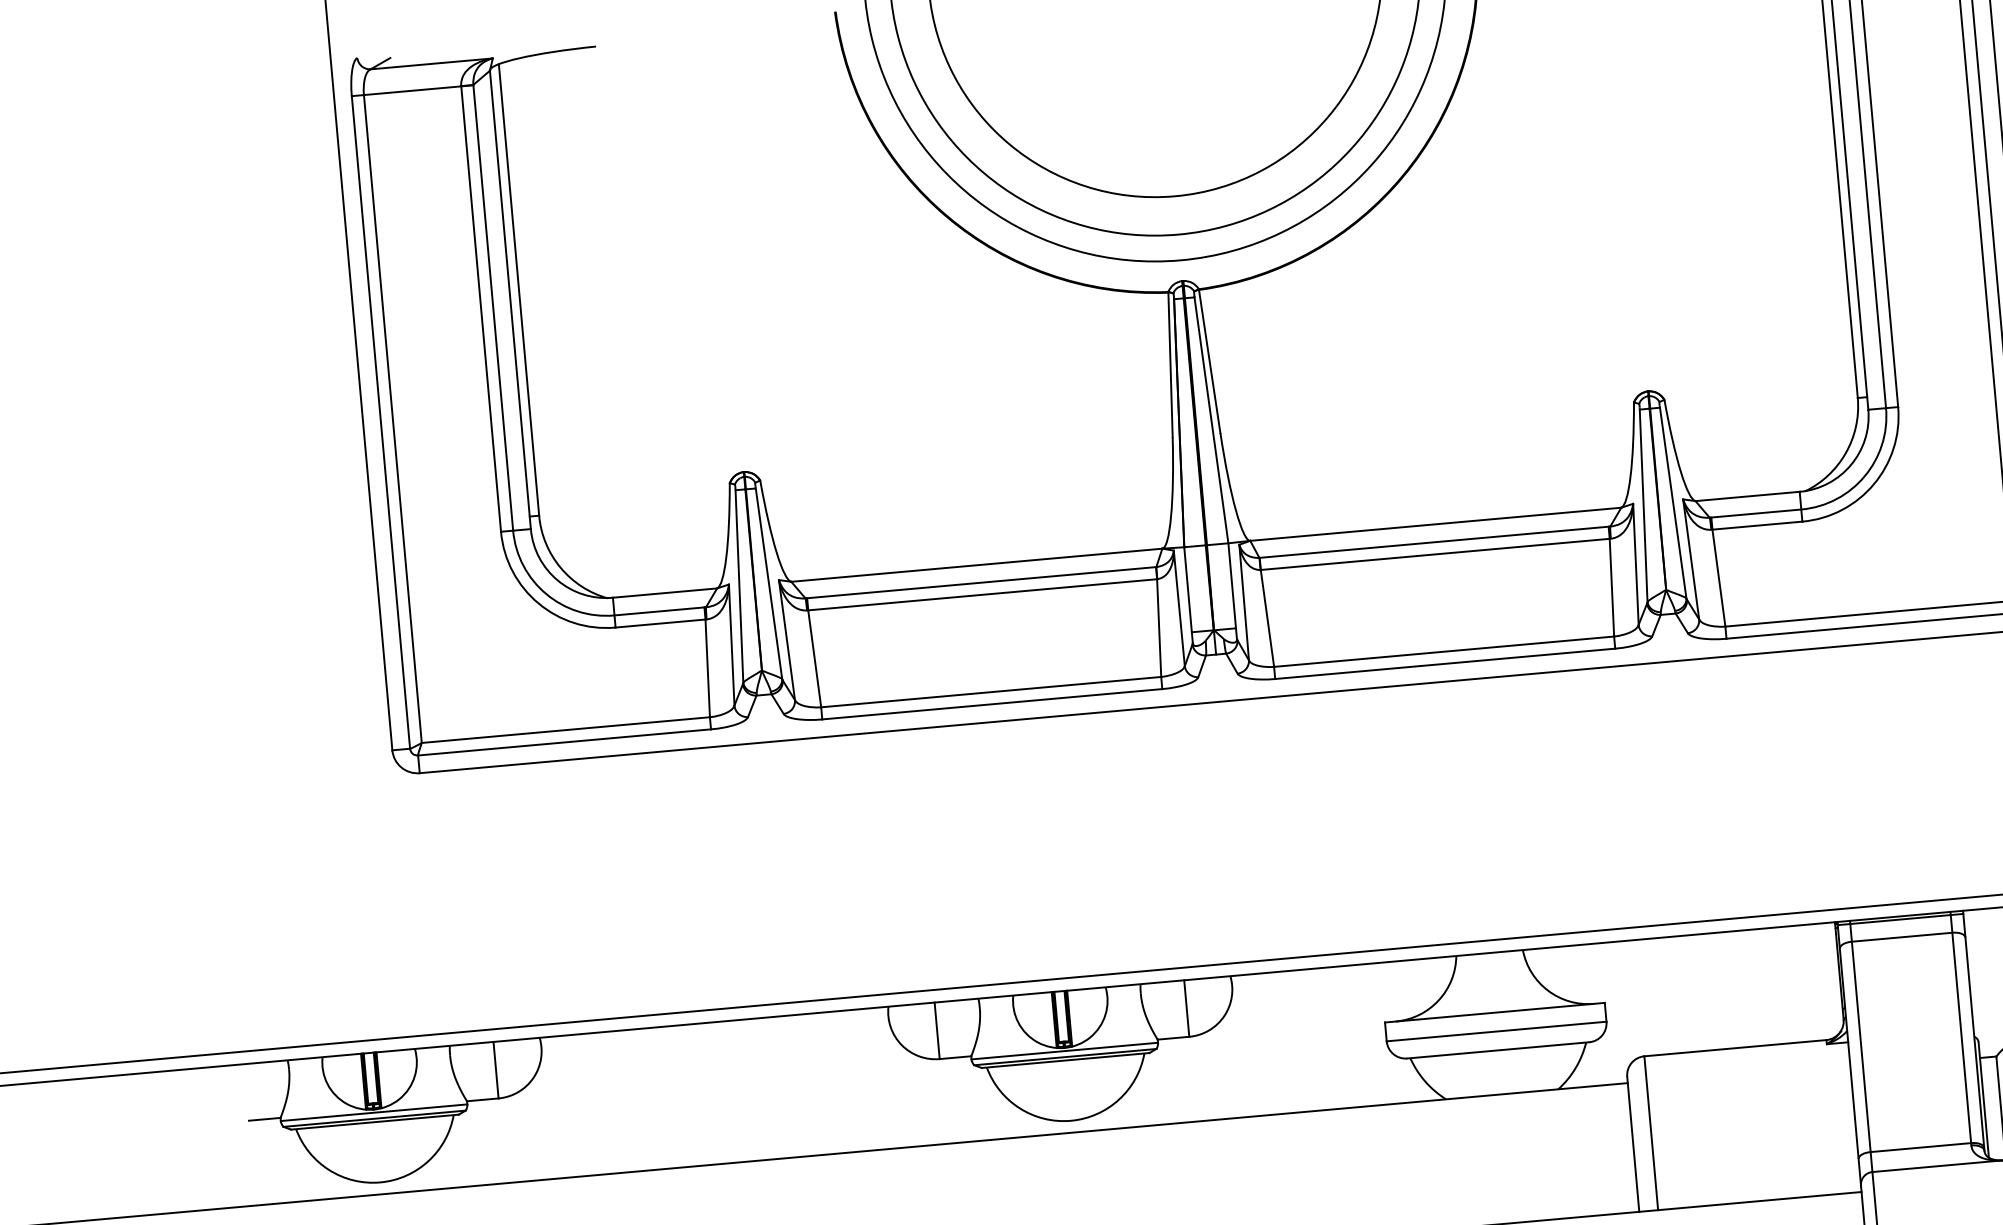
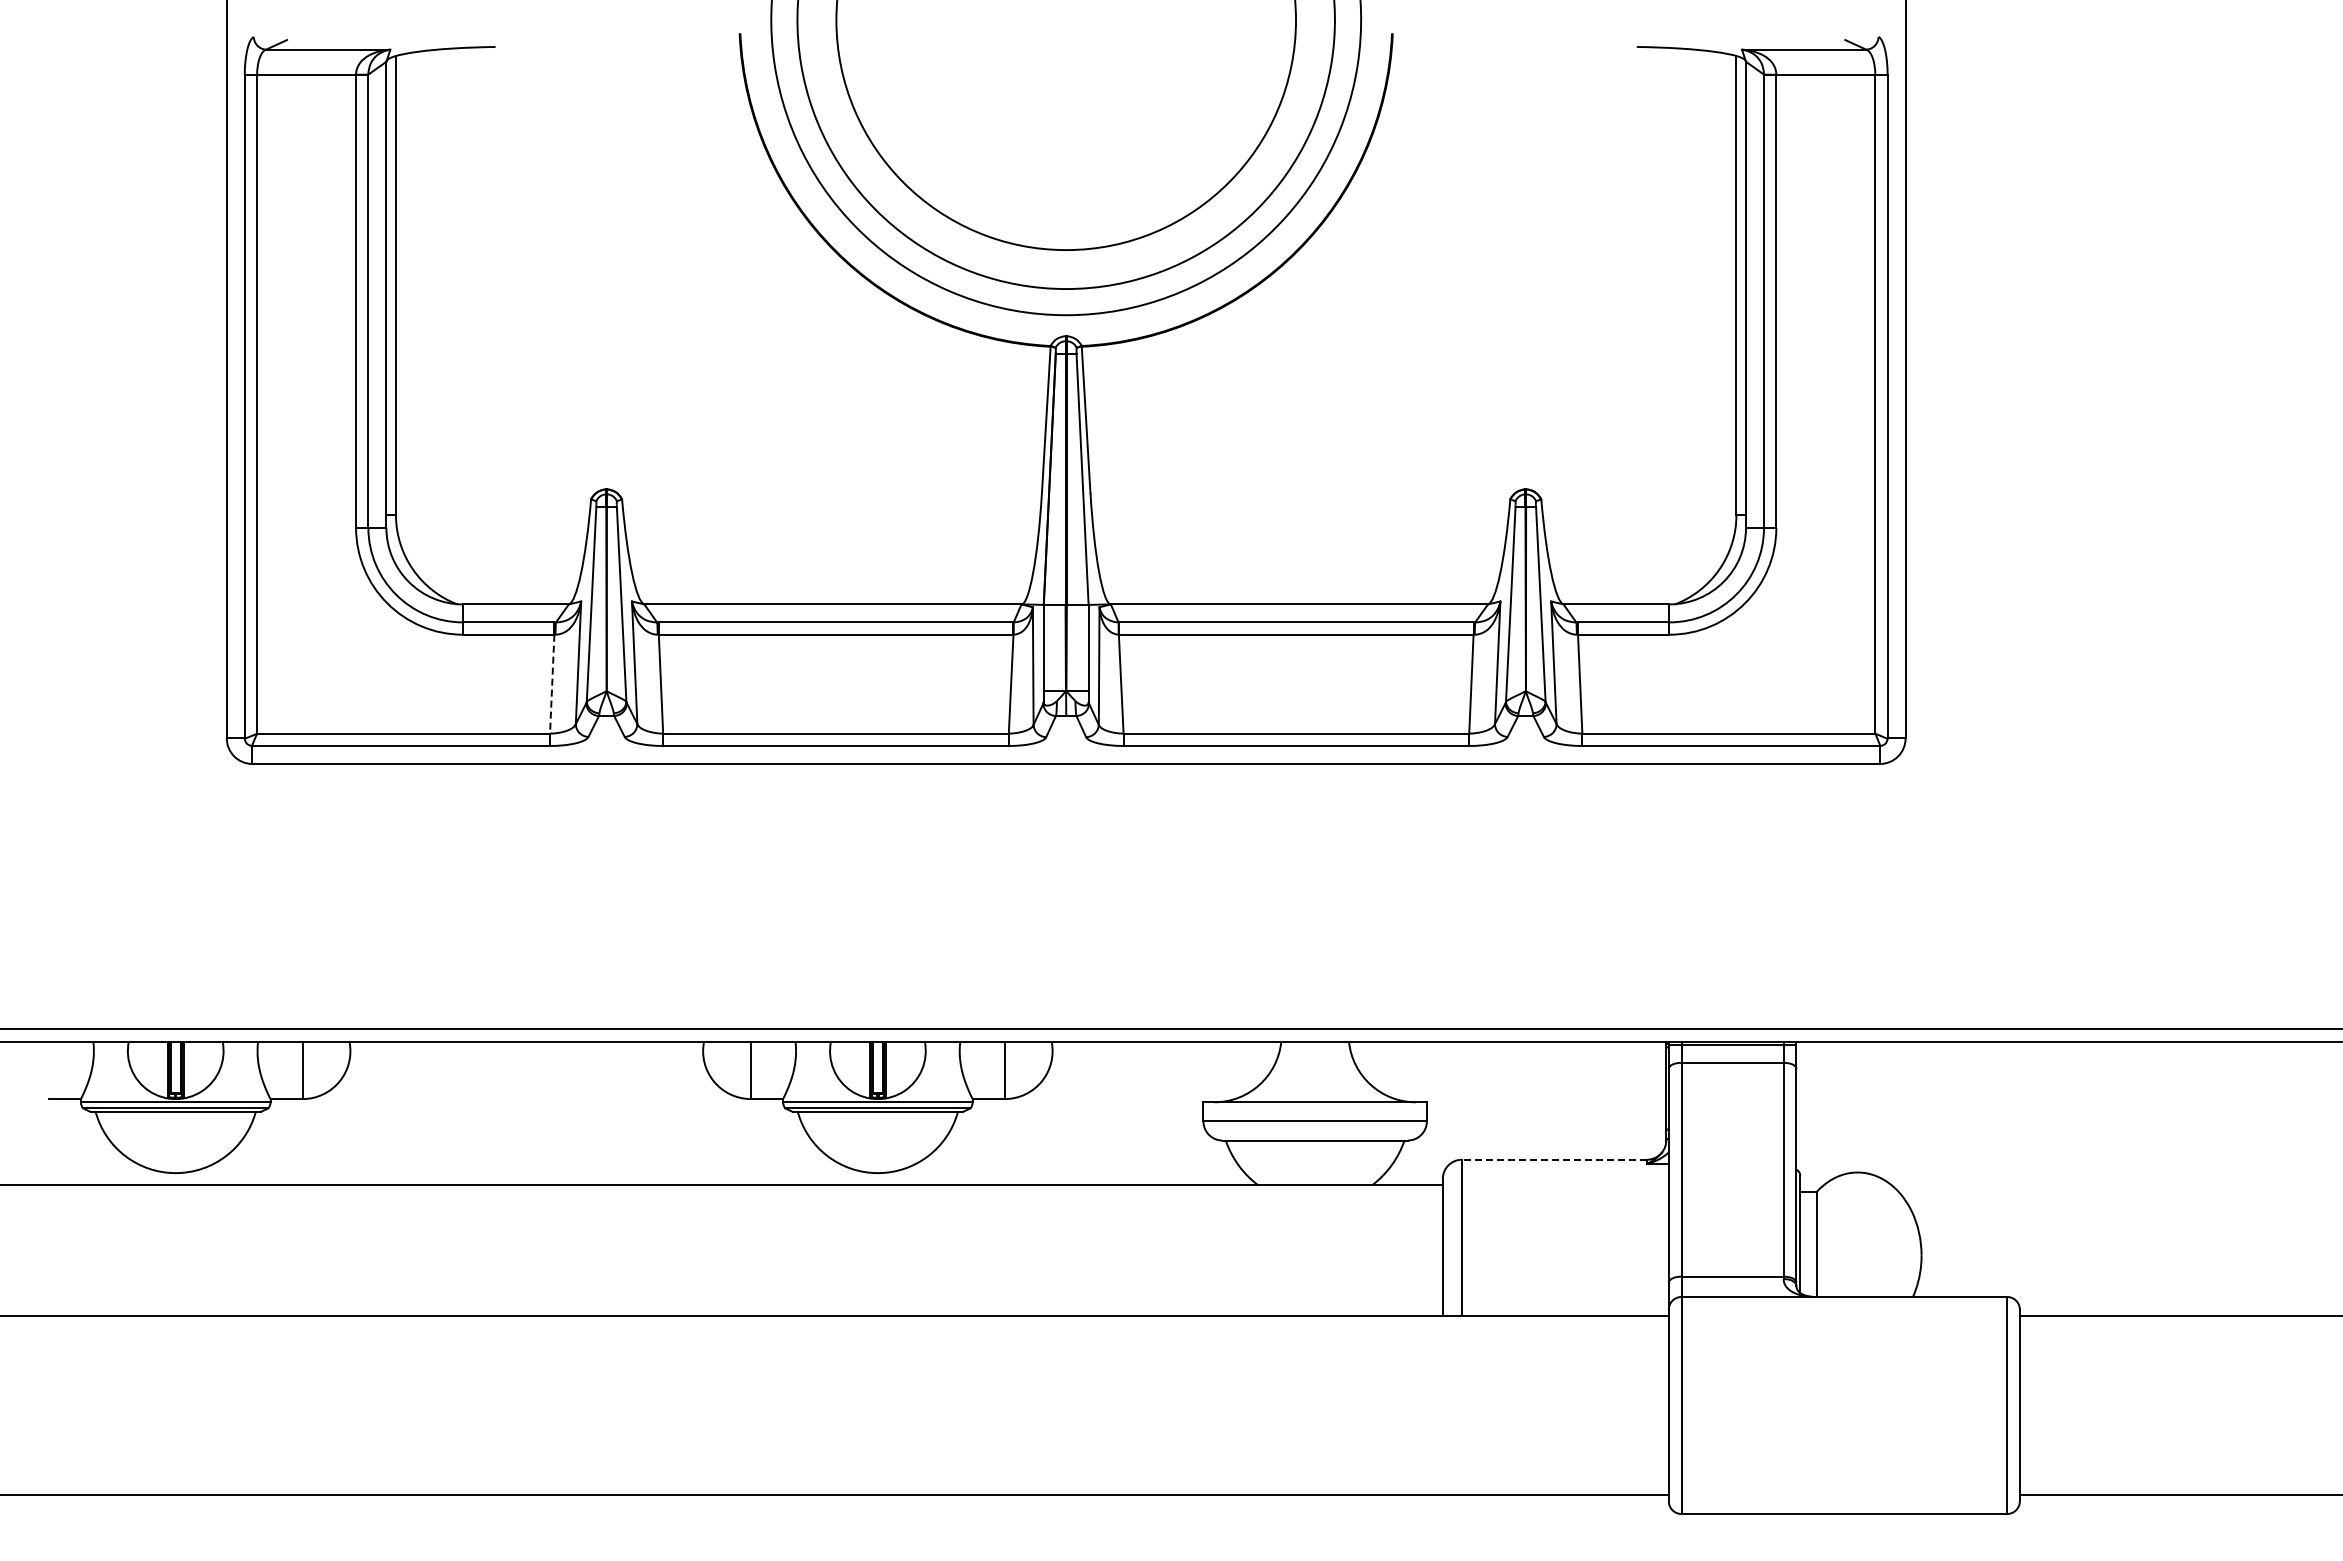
line: (708, 668) -> (552, 684), solid -> dashed
line: (1735, 1047) -> (1554, 1159), solid -> dashed

